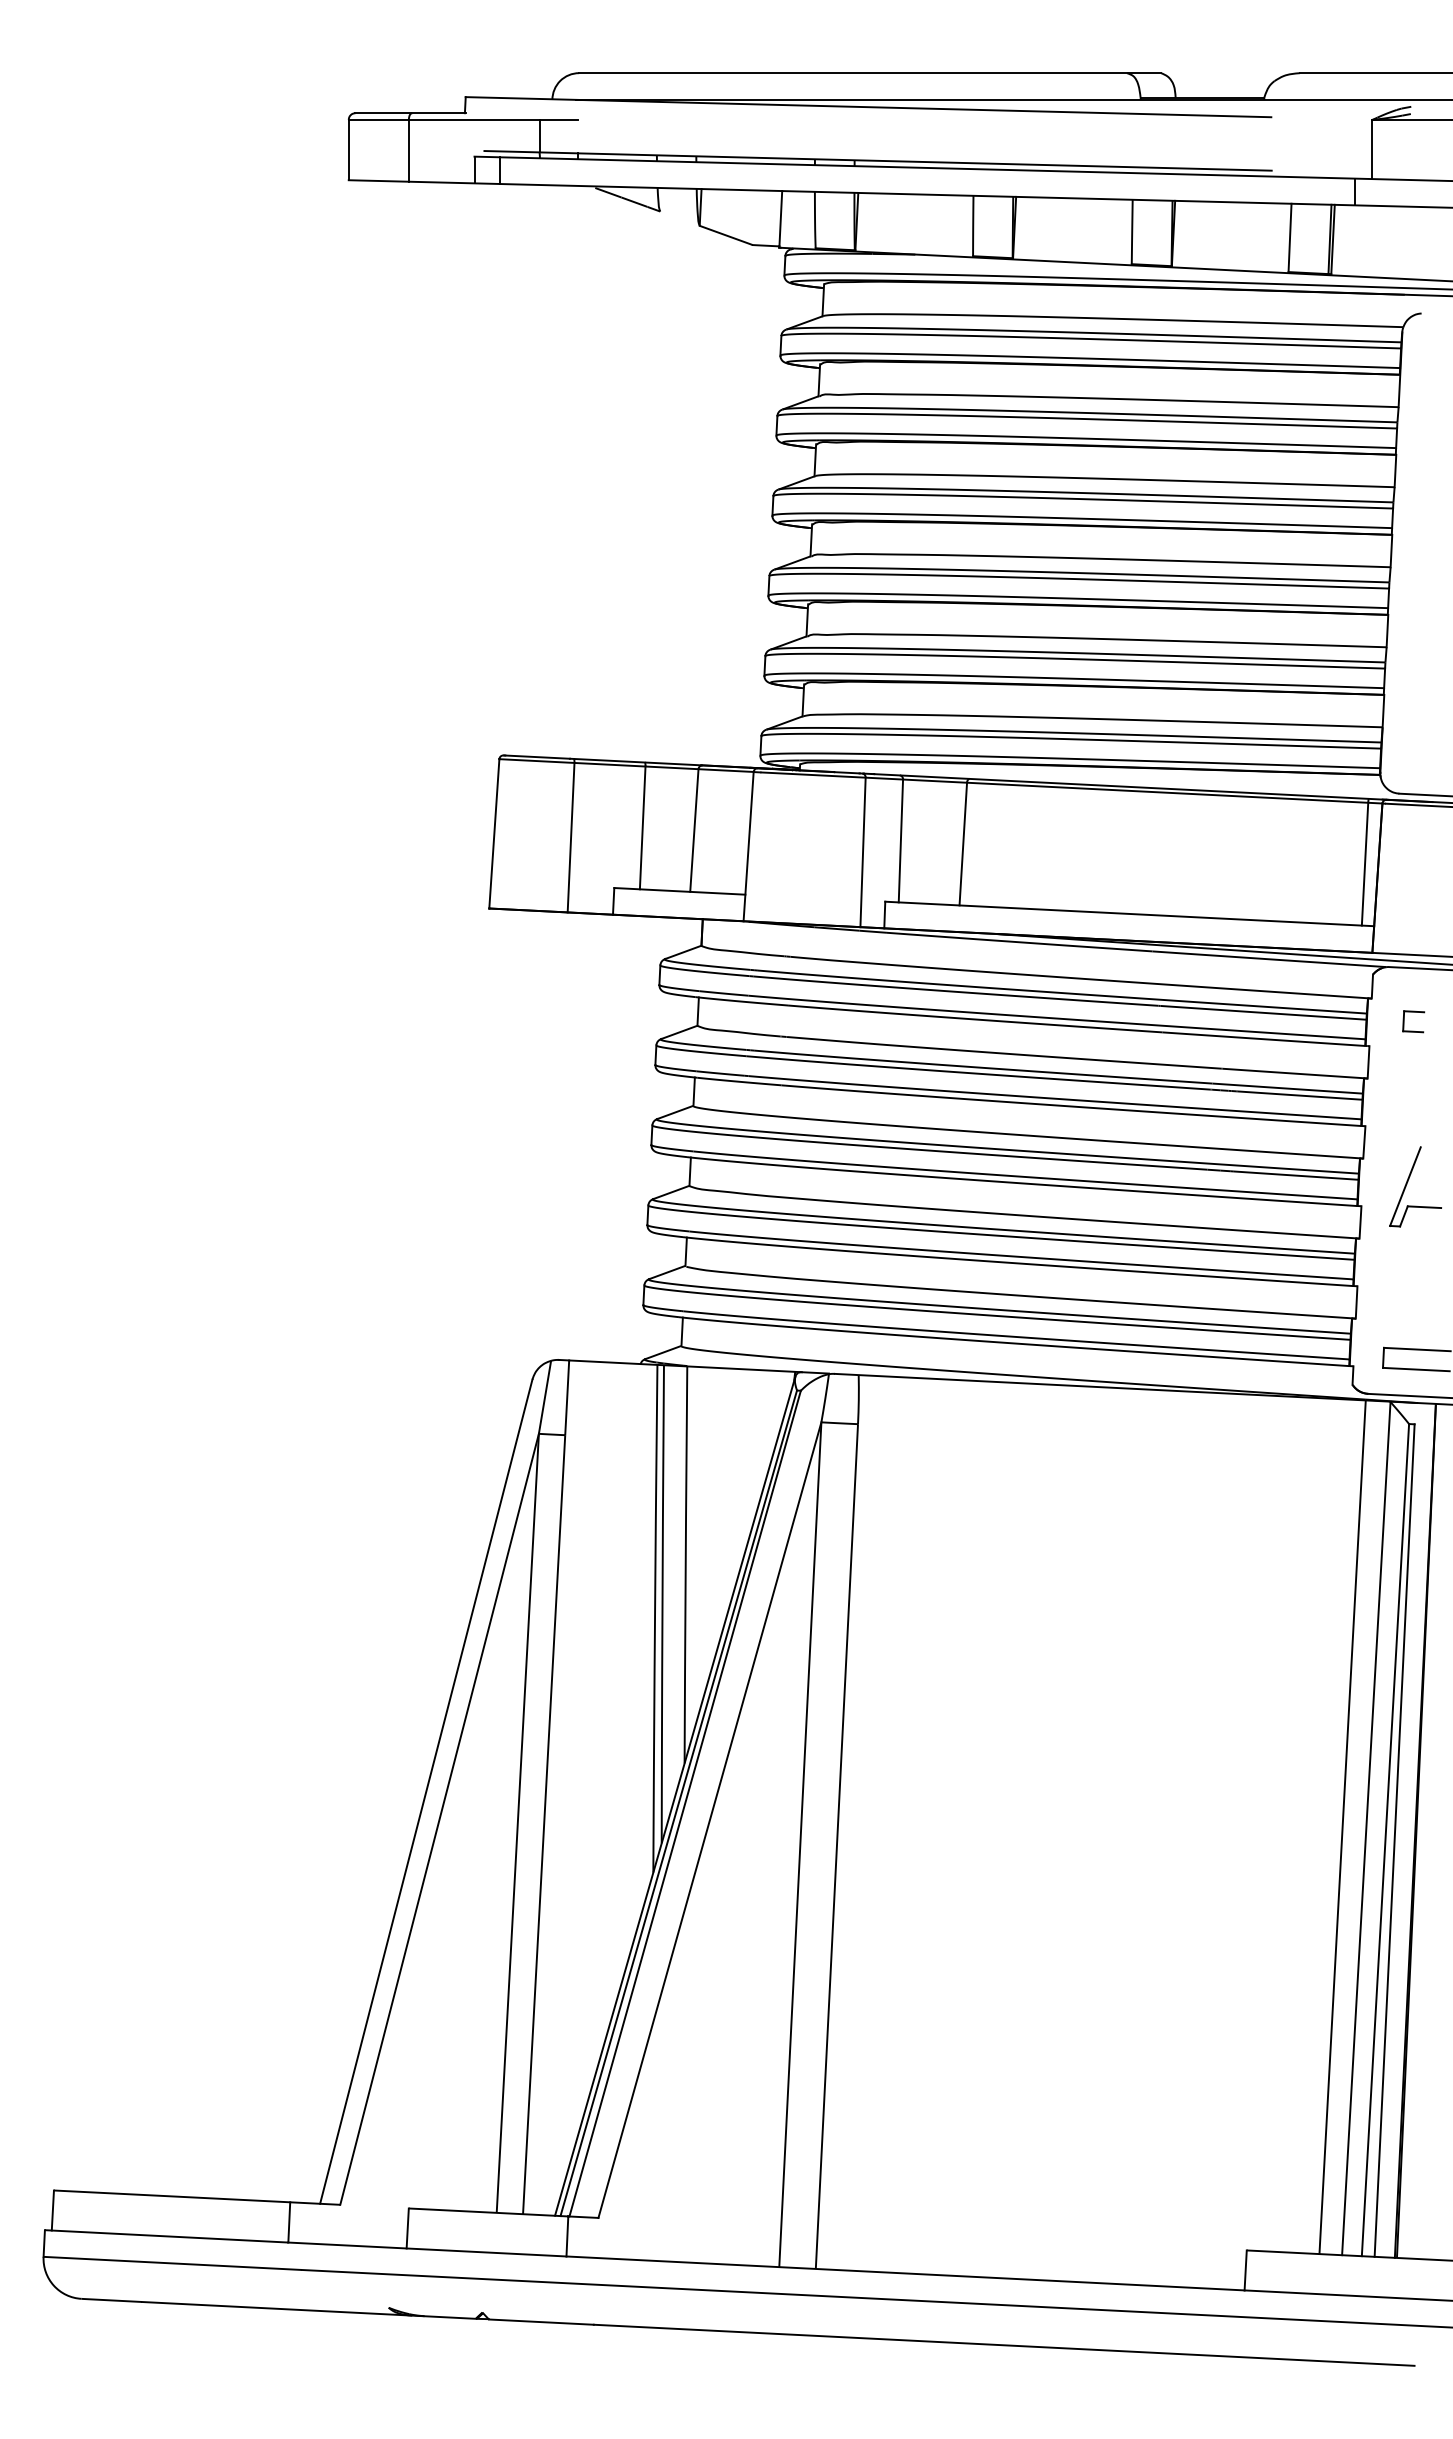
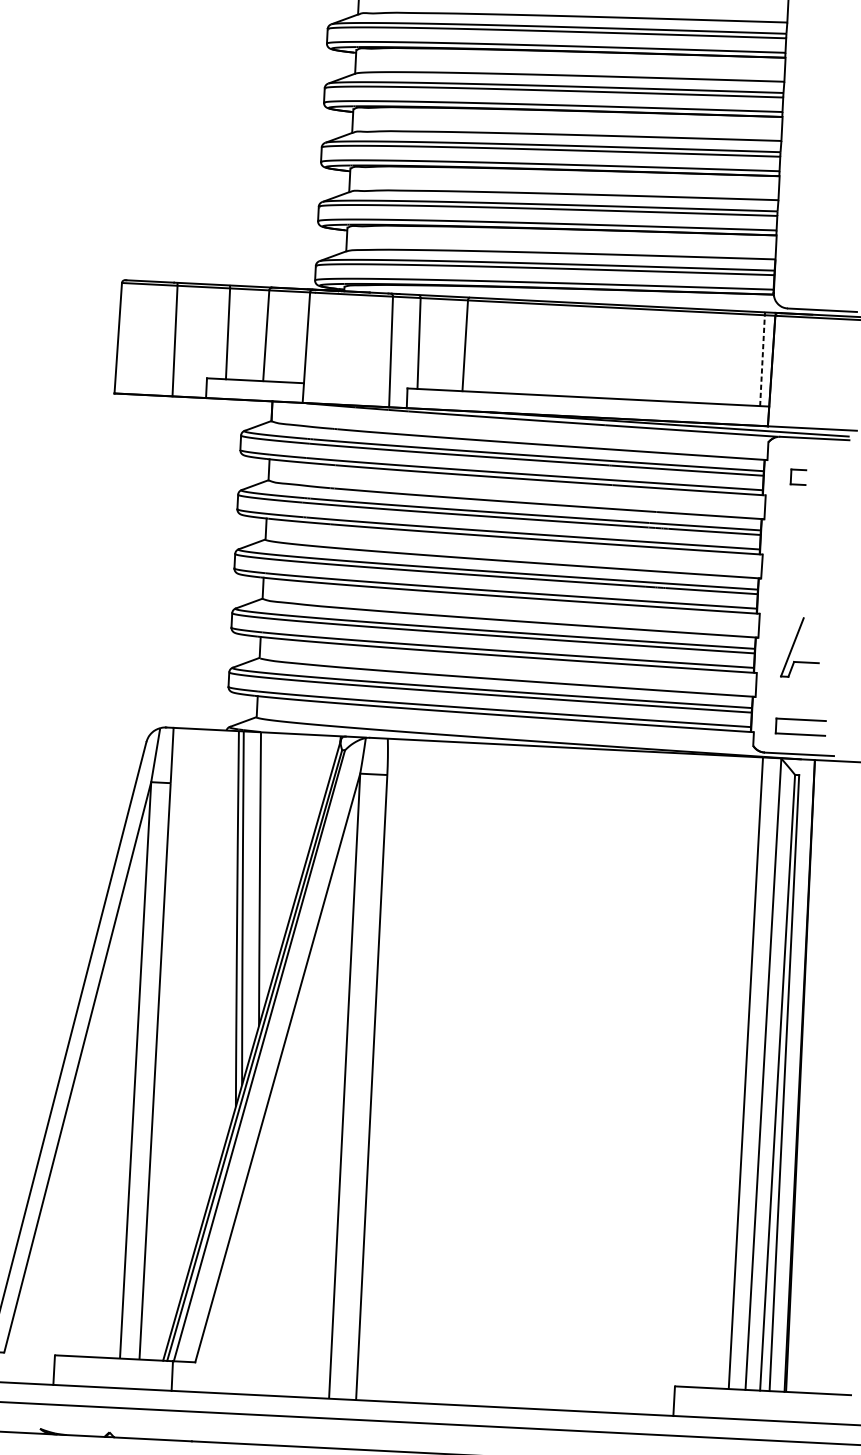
line: (1365, 863) -> (762, 360), solid -> dashed
part: (1407, 1184) -> (793, 645), moved

